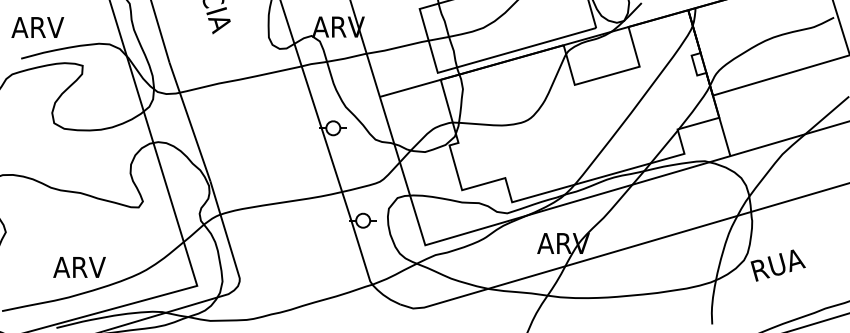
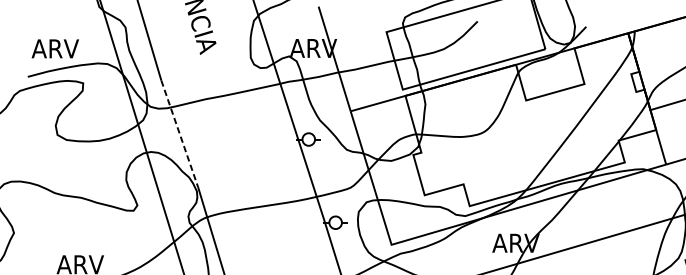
text: (37, 27) -> (55, 48), moved
line: (189, 122) -> (179, 134), solid -> dashed

